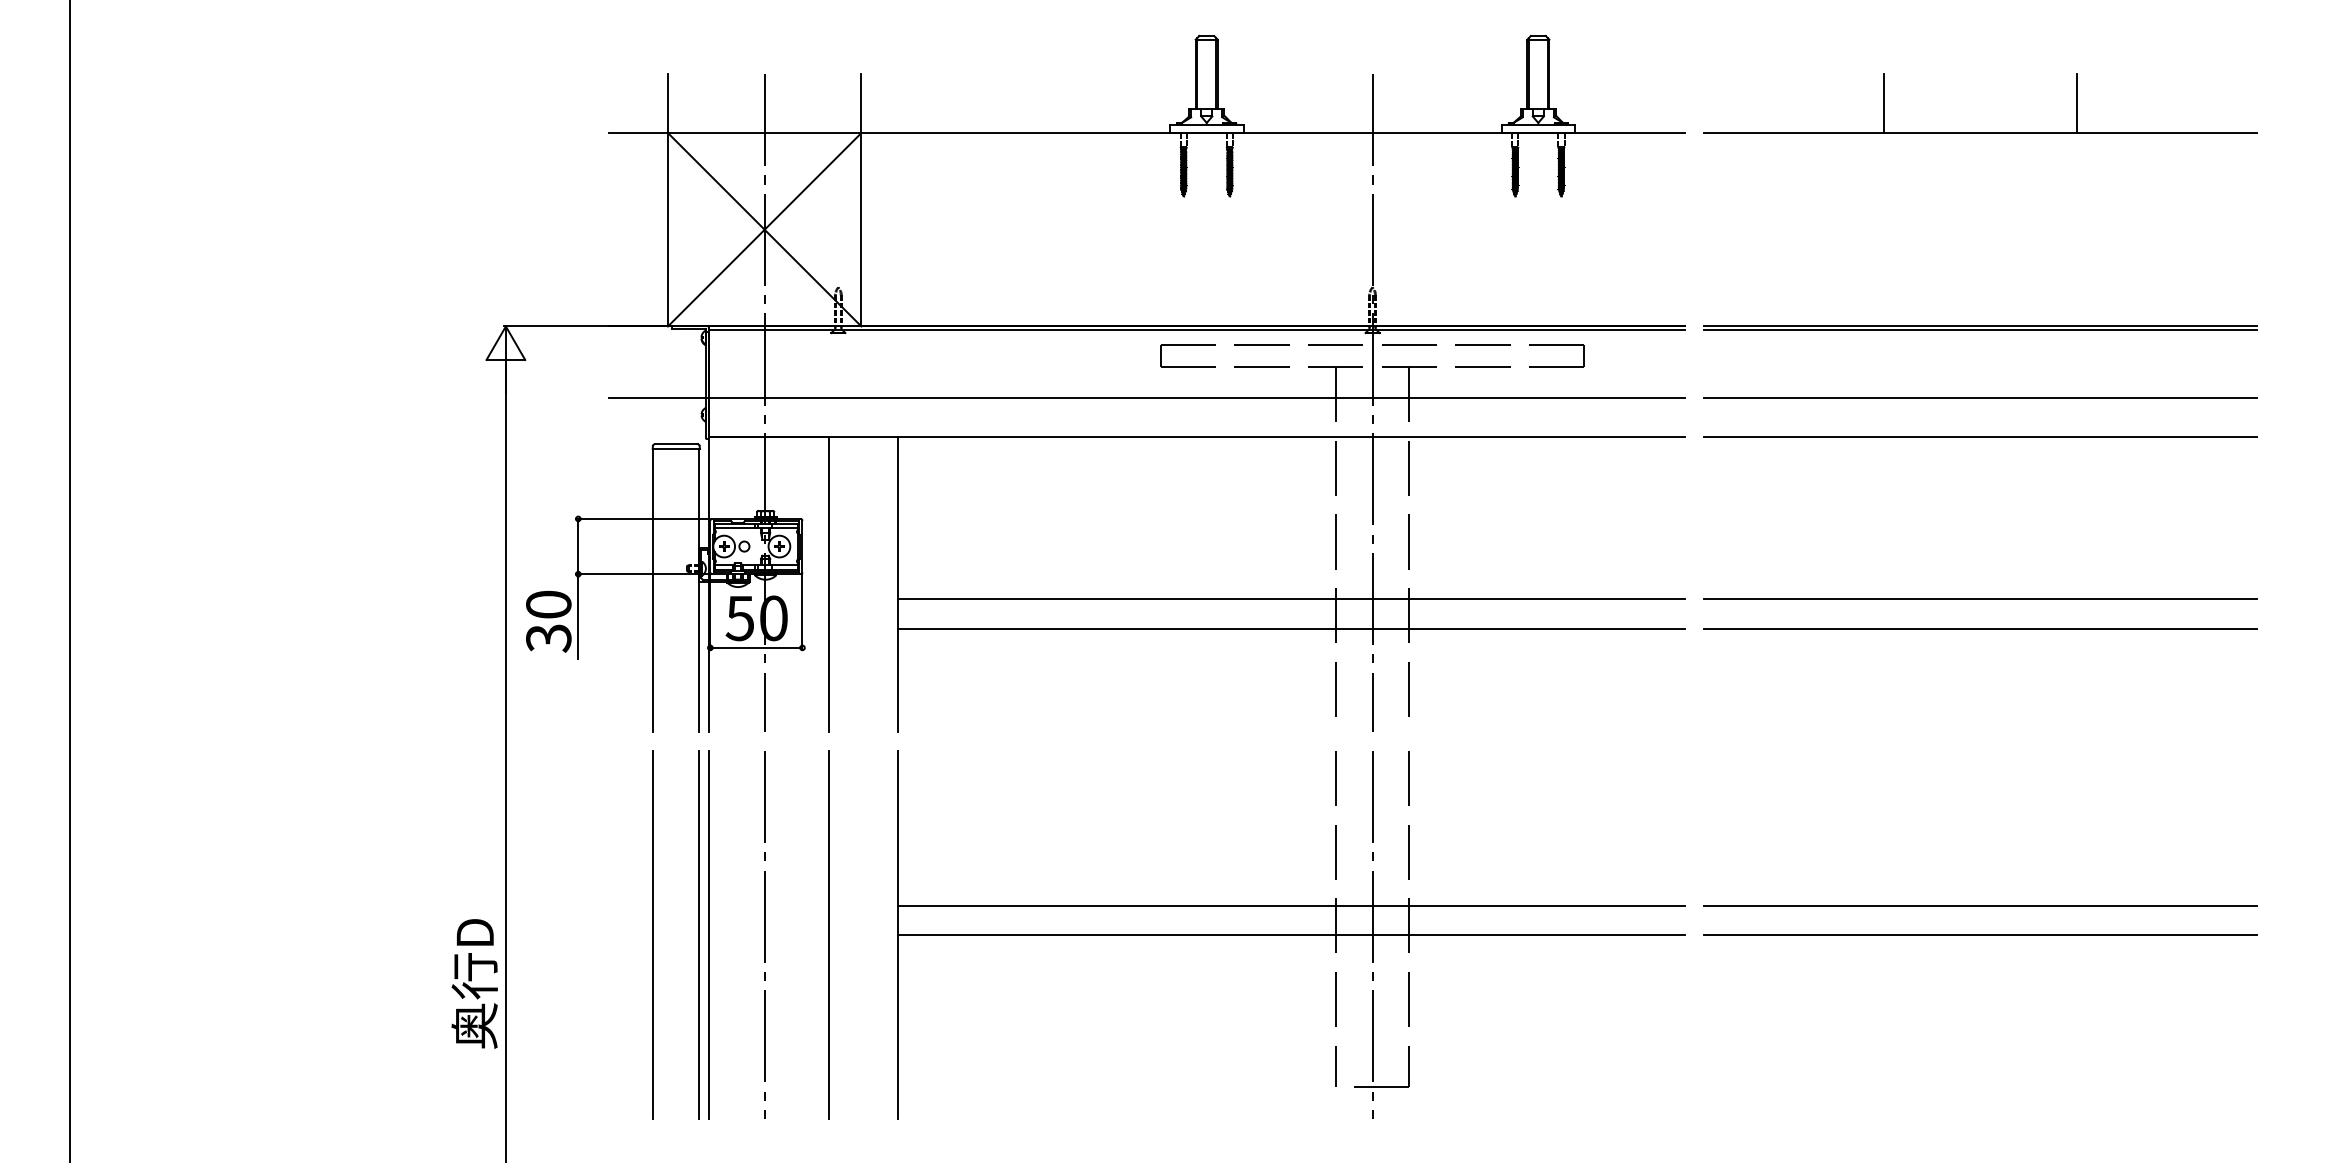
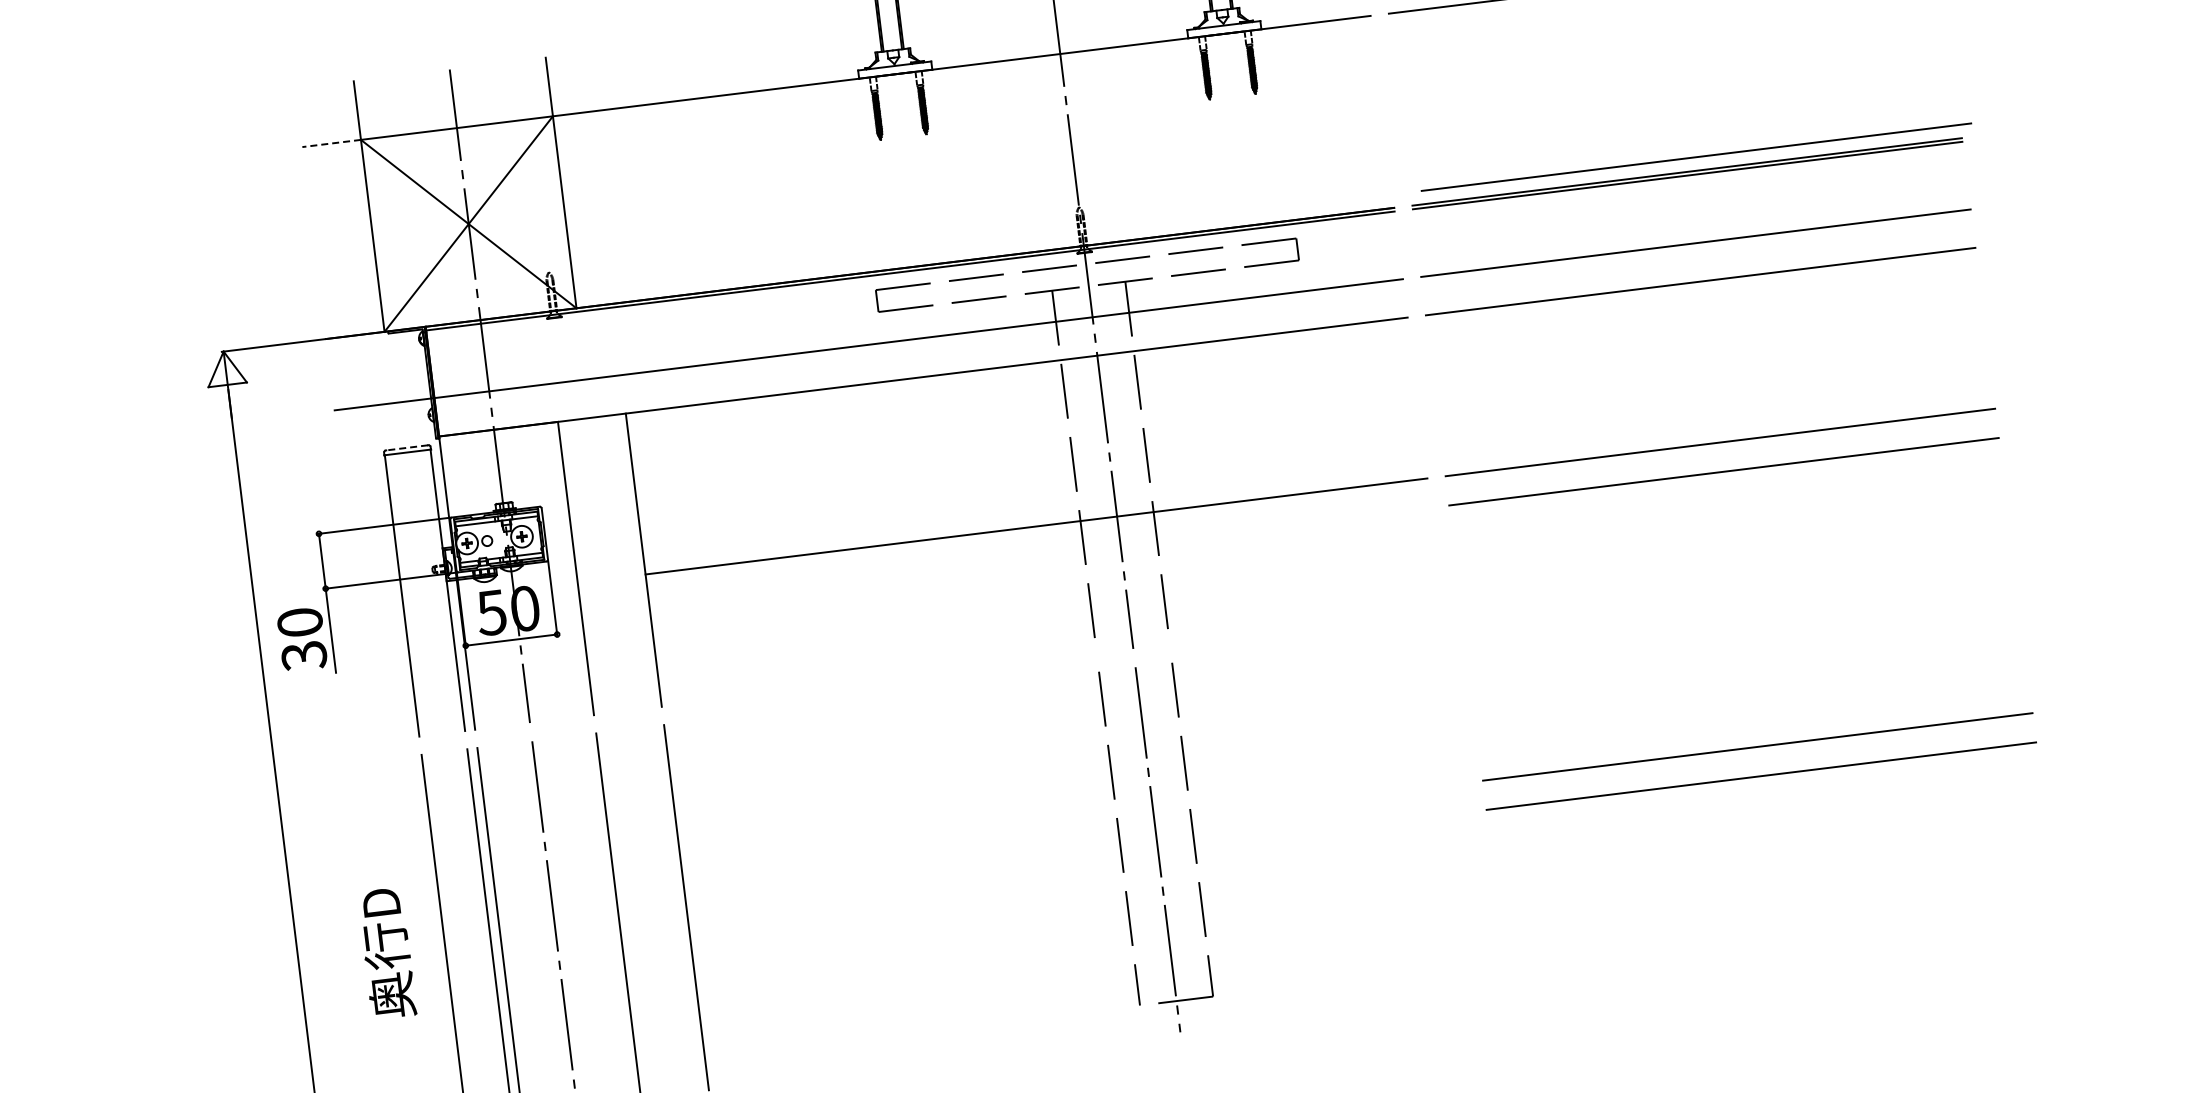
line: (638, 133) -> (331, 143), solid -> dashed
line: (1991, 312) -> (1696, 156), added
line: (675, 444) -> (406, 448), solid -> dashed
line: (1291, 628) -> (1040, 555), removed
line: (1291, 905) -> (1073, 830), removed
line: (1291, 935) -> (1077, 860), removed
text: (474, 983) -> (386, 953), moved

